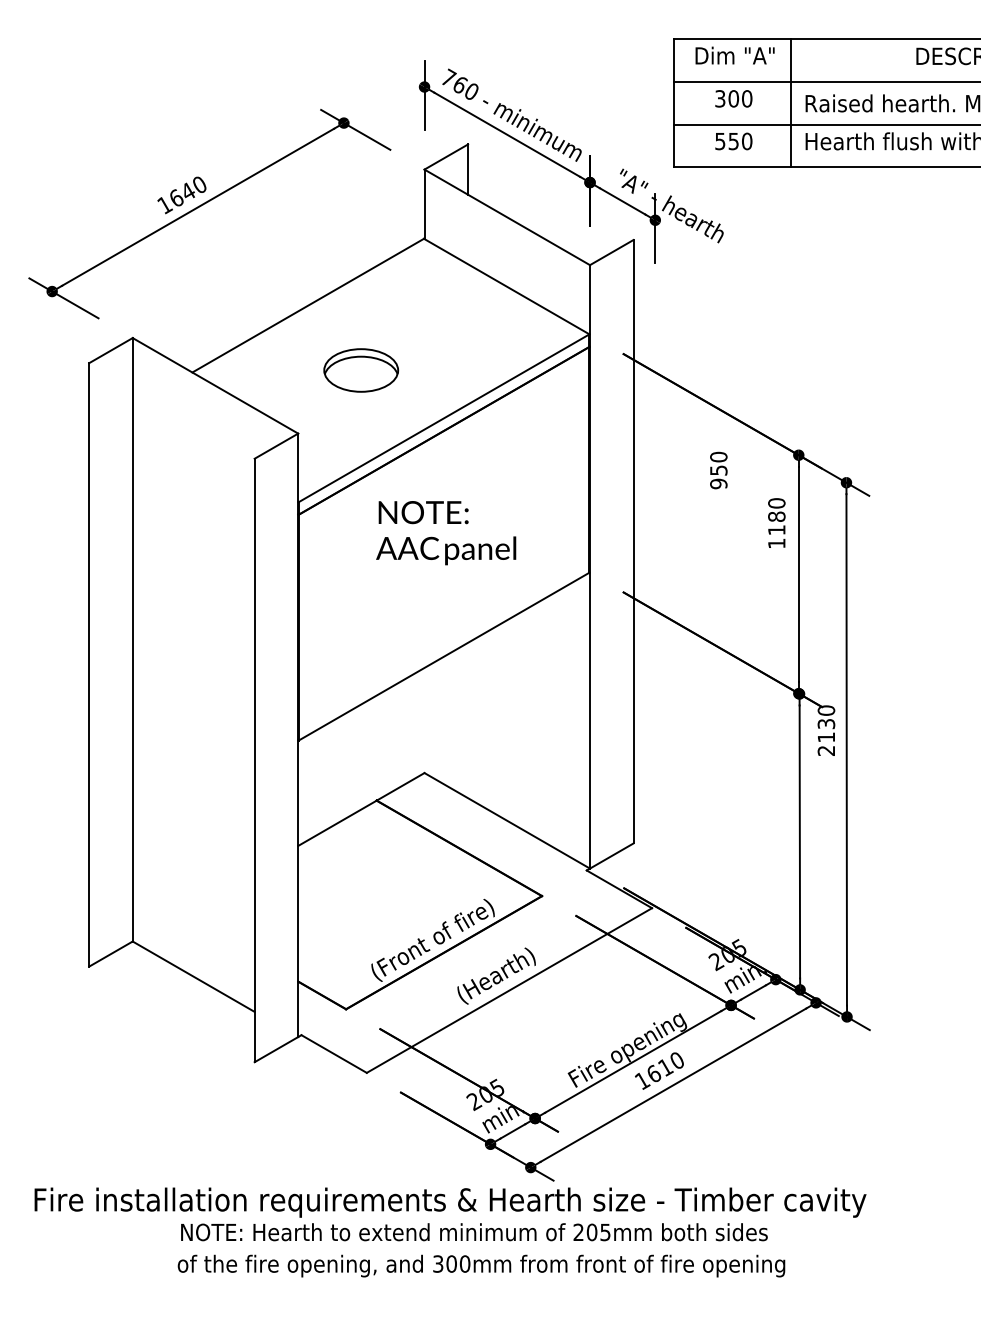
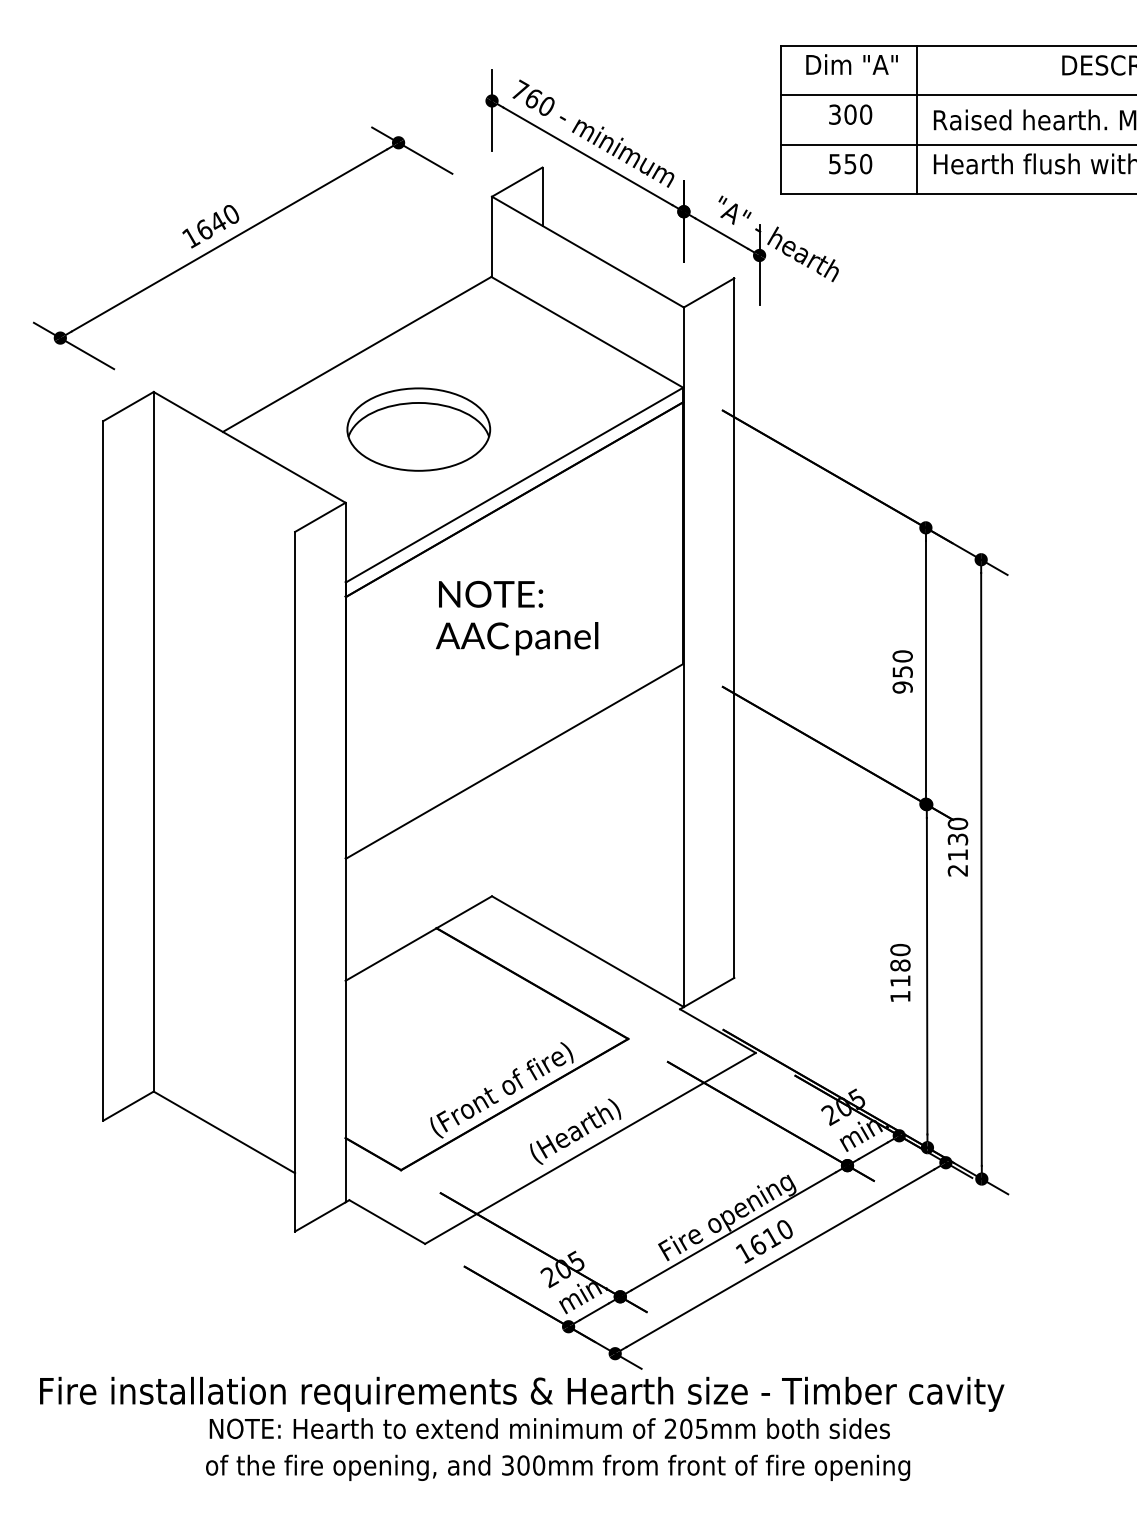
part: (360, 370) -> (417, 429), size x1.67
text: (718, 470) -> (902, 671), moved
text: (776, 522) -> (900, 972), moved

